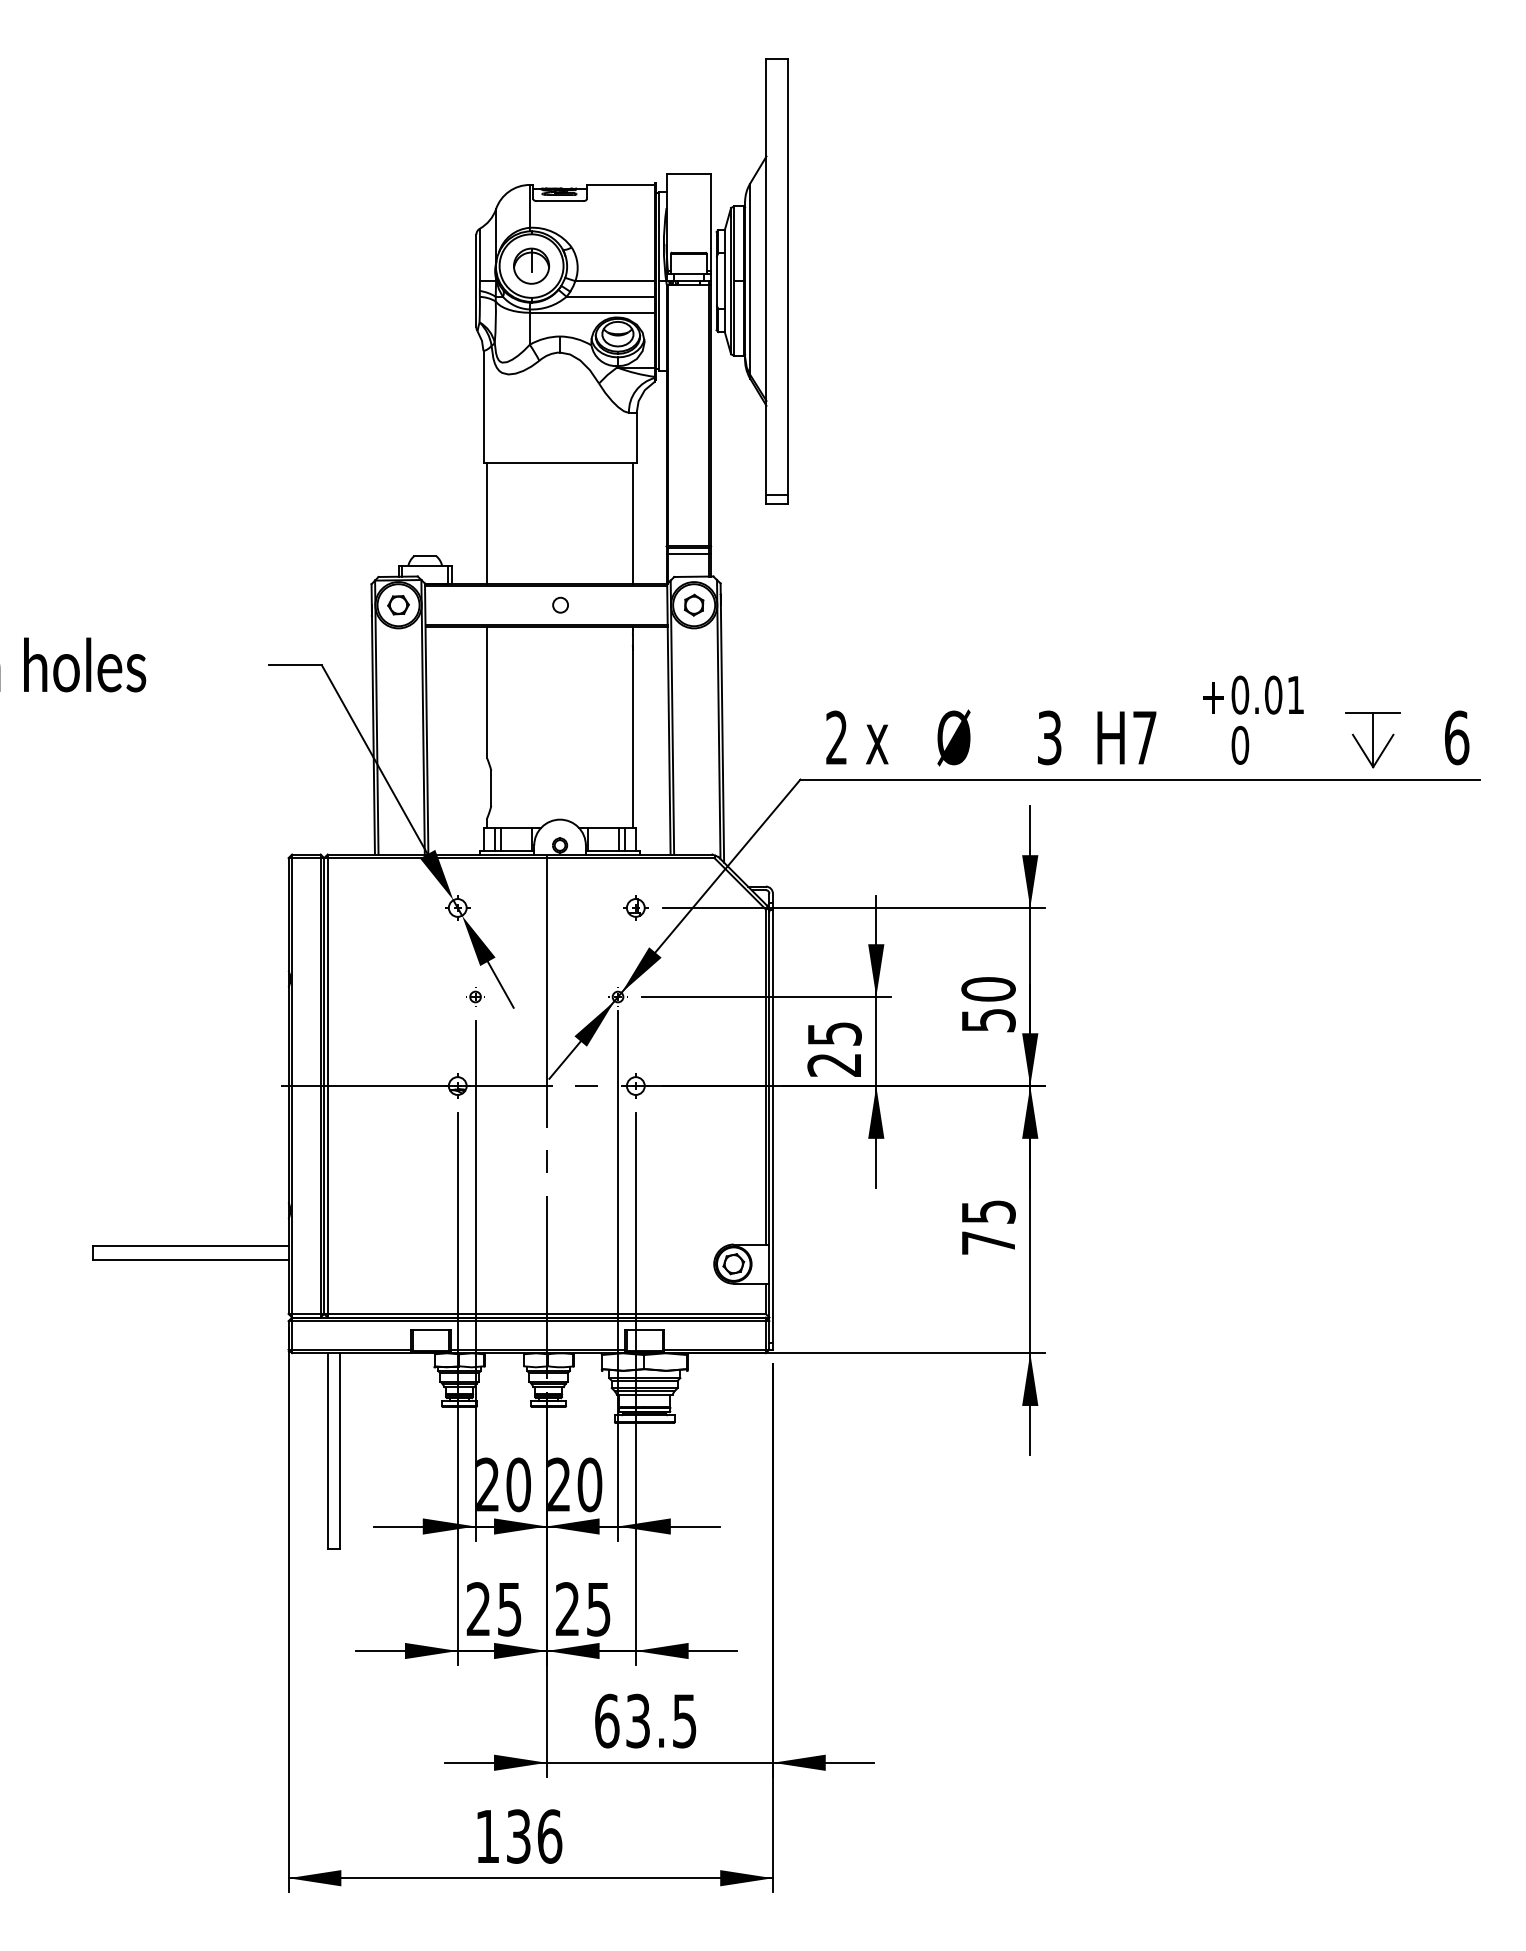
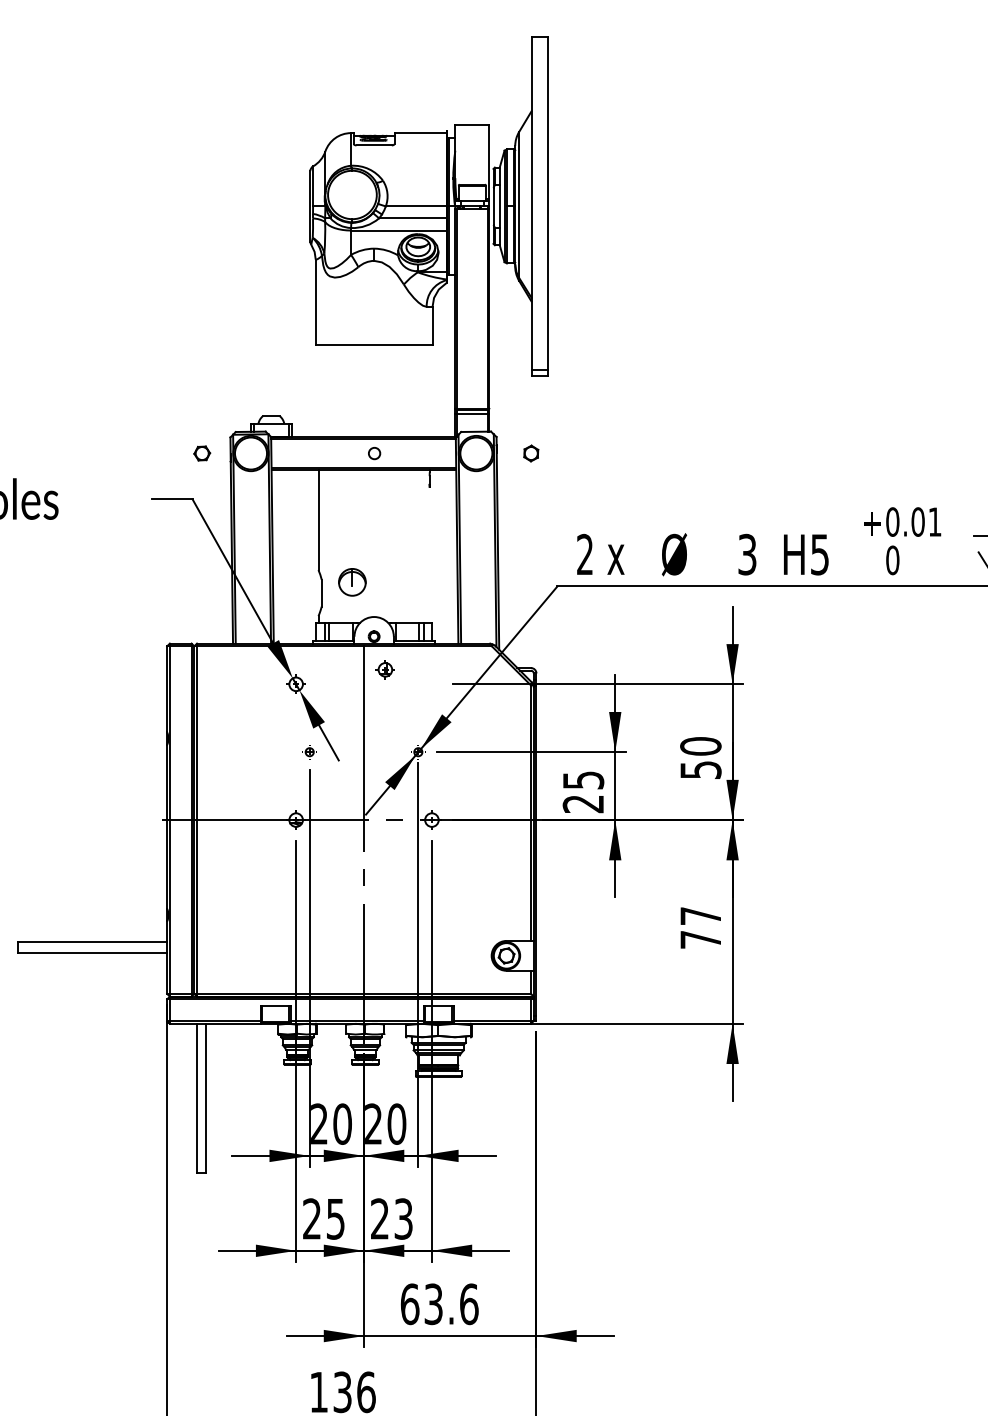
part: (531, 265) -> (352, 581), moved
line: (487, 522) -> (318, 390), removed
line: (633, 522) -> (430, 390), removed
part: (694, 604) -> (531, 452), moved
part: (398, 605) -> (202, 453), moved
line: (633, 738) -> (430, 555), removed
text: (1144, 738) -> (819, 555), H7 -> H5
part: (635, 907) -> (385, 669), moved
text: (988, 1211) -> (700, 915), 75 -> 77
text: (598, 1608) -> (403, 1218), 25 -> 23
text: (684, 1720) -> (469, 1303), 63.5 -> 63.6

